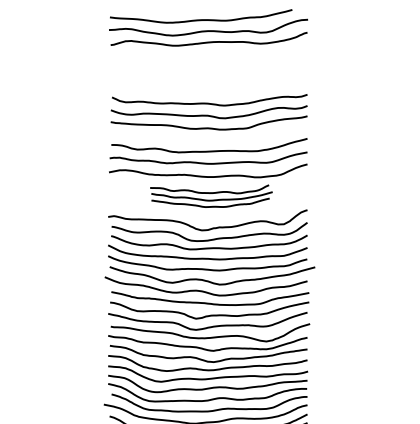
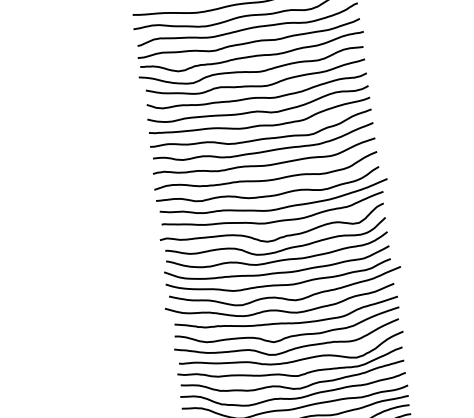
part: (208, 70) -> (251, 60), added
curve: (208, 139) -> (261, 138), added
part: (211, 196) -> (273, 202), size x1.67

